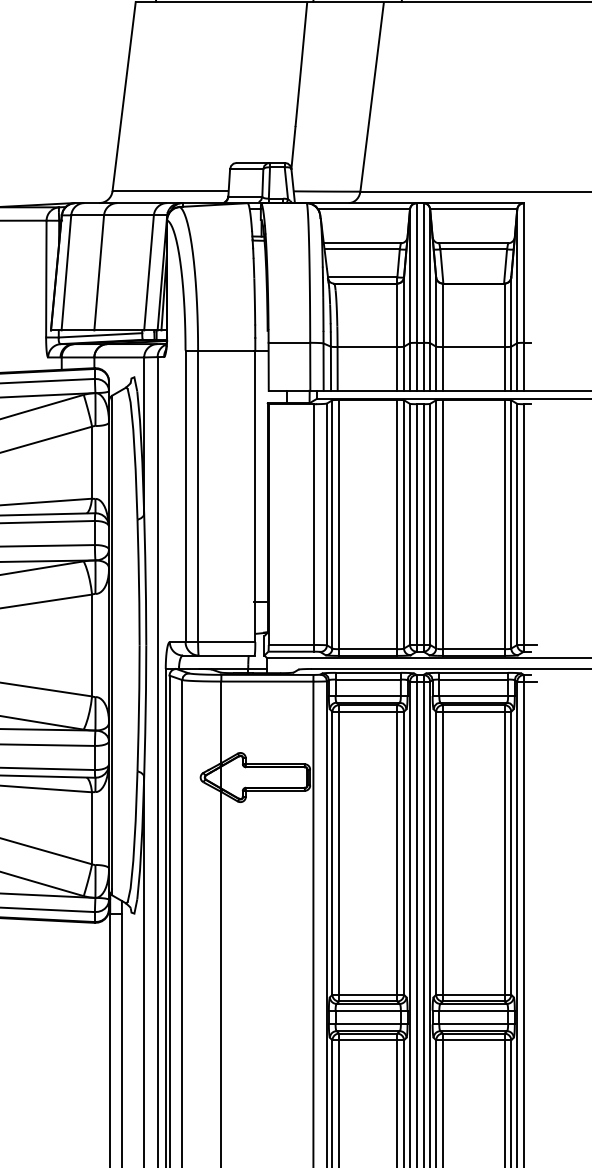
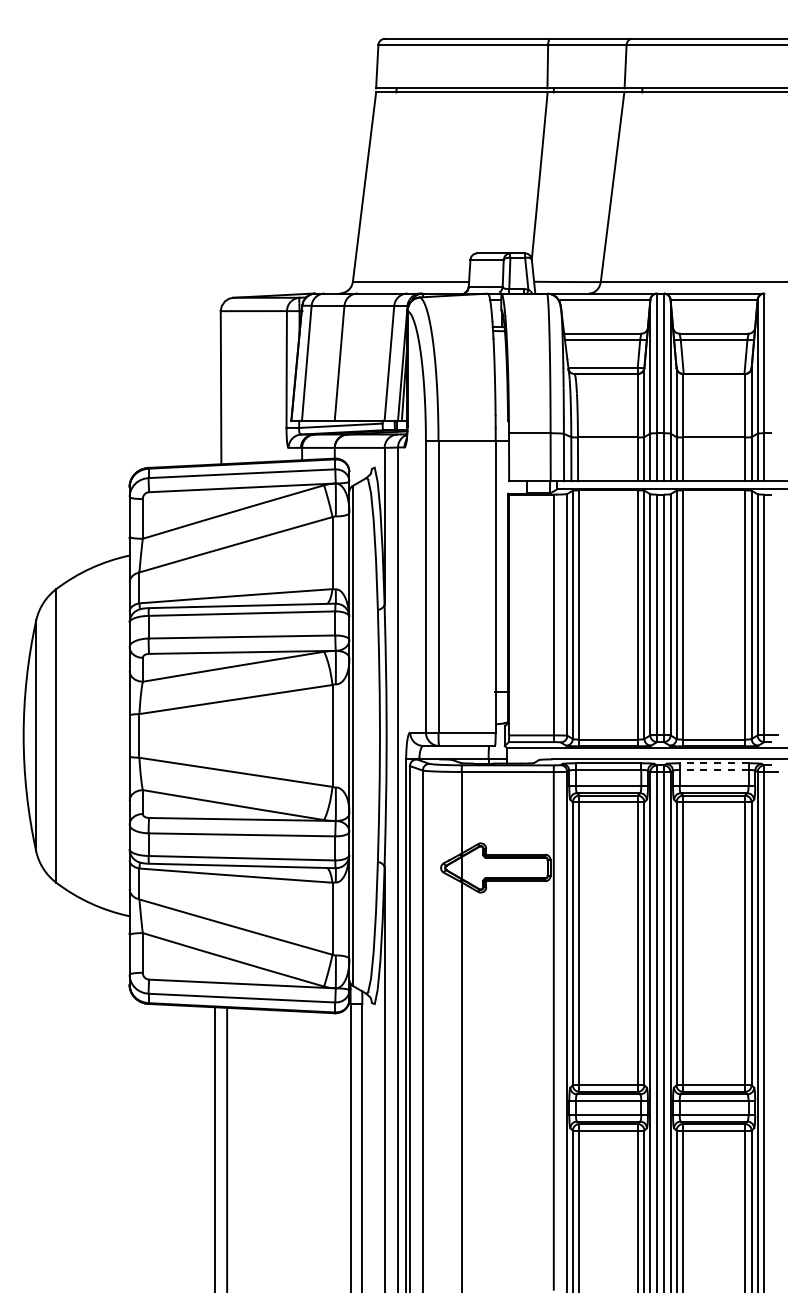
line: (473, 673) -> (713, 763), solid -> dashed
line: (473, 679) -> (713, 769), solid -> dashed

